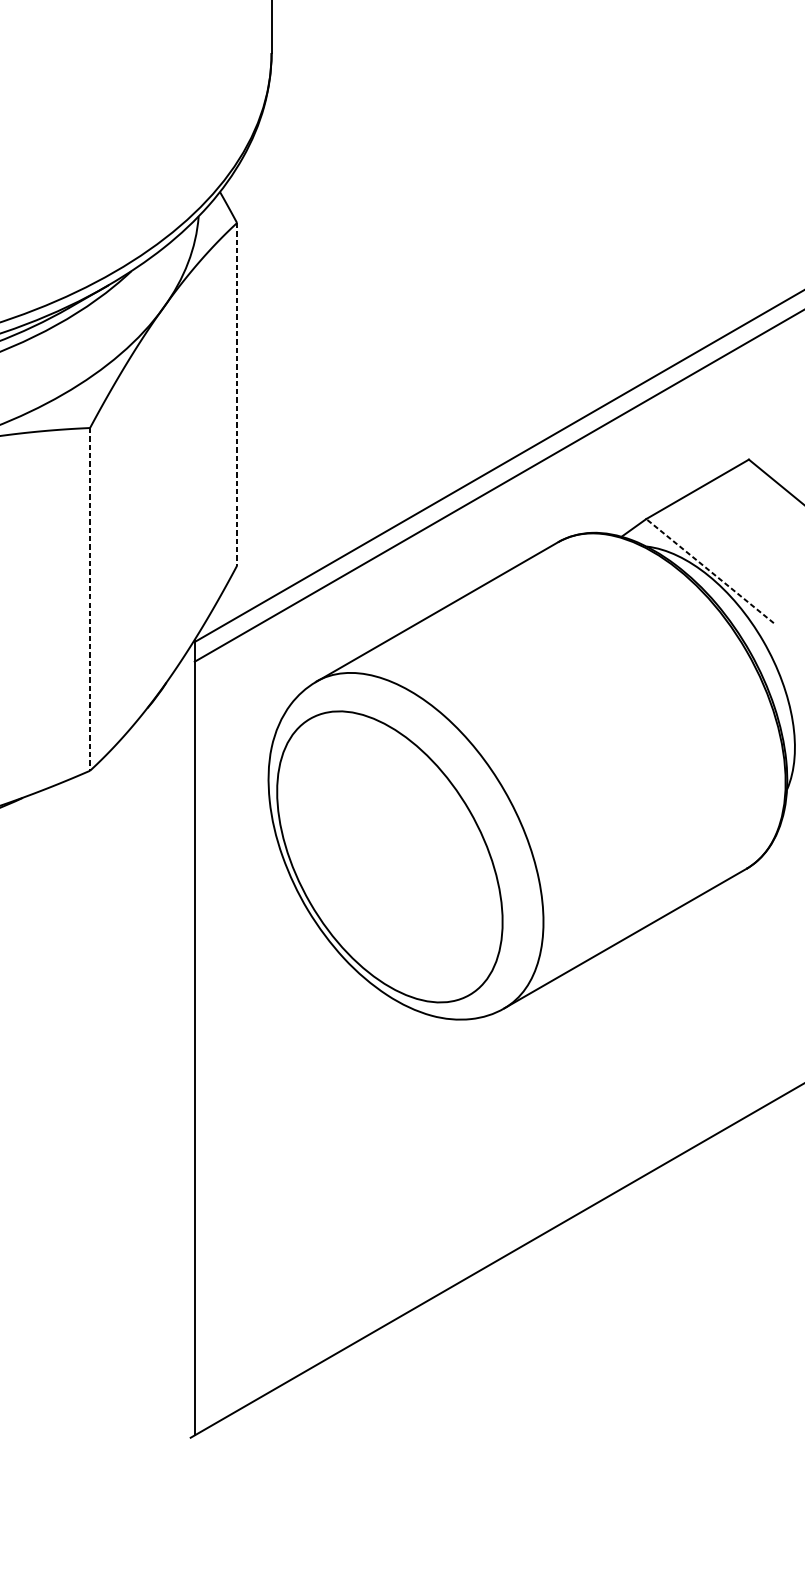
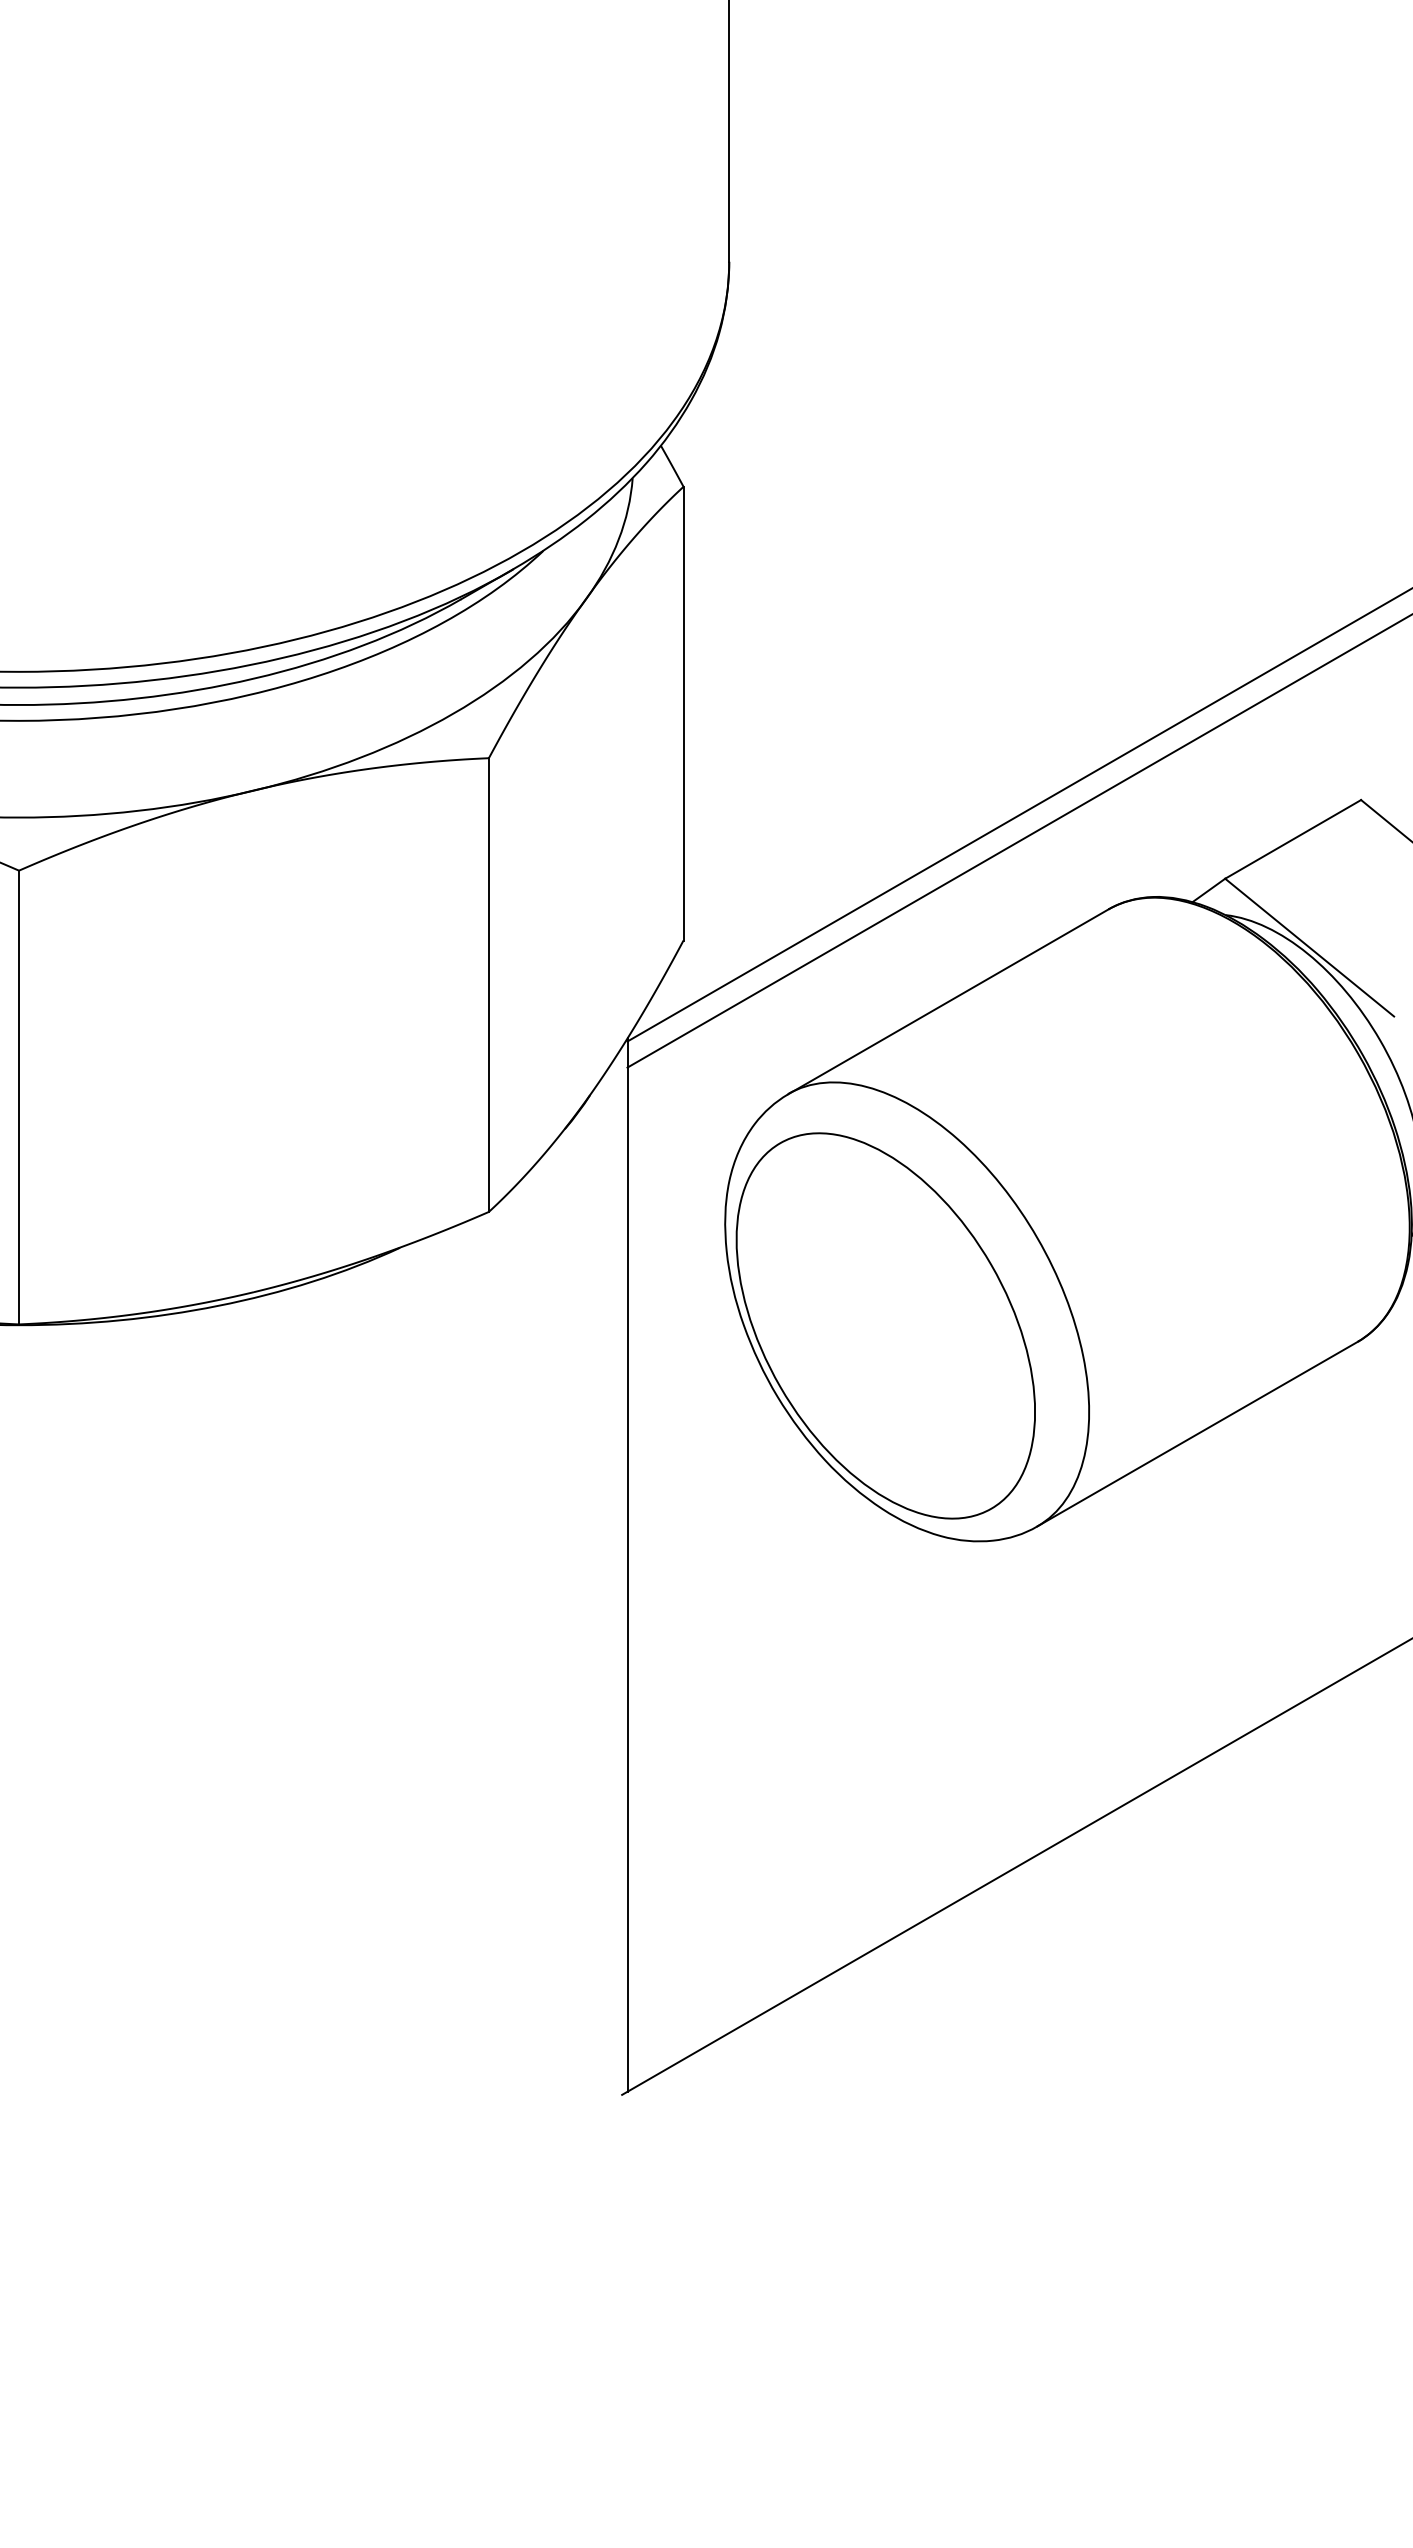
line: (237, 394) -> (683, 713), dashed -> solid
line: (709, 571) -> (1309, 947), dashed -> solid
line: (89, 599) -> (488, 985), dashed -> solid

